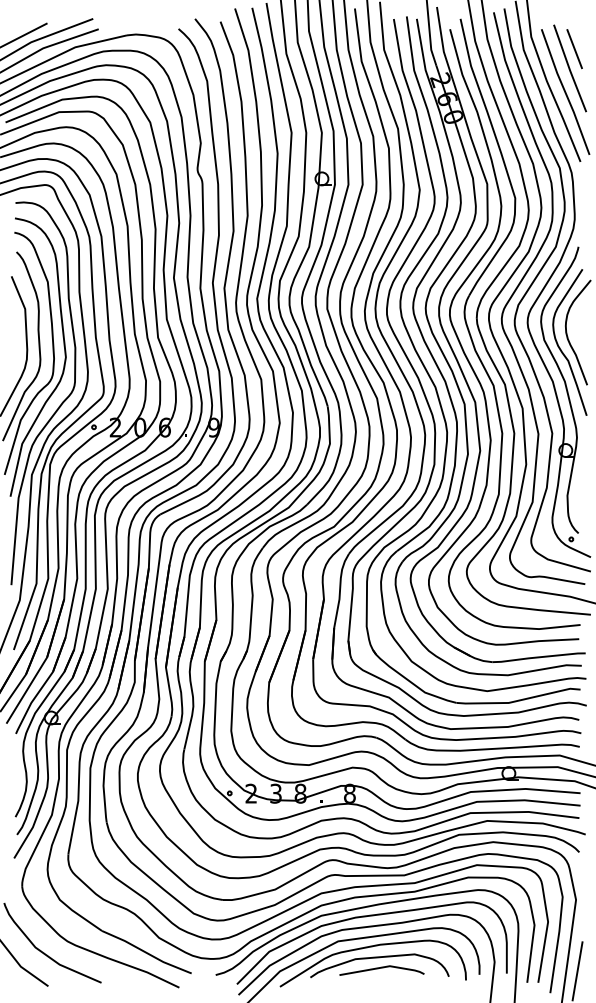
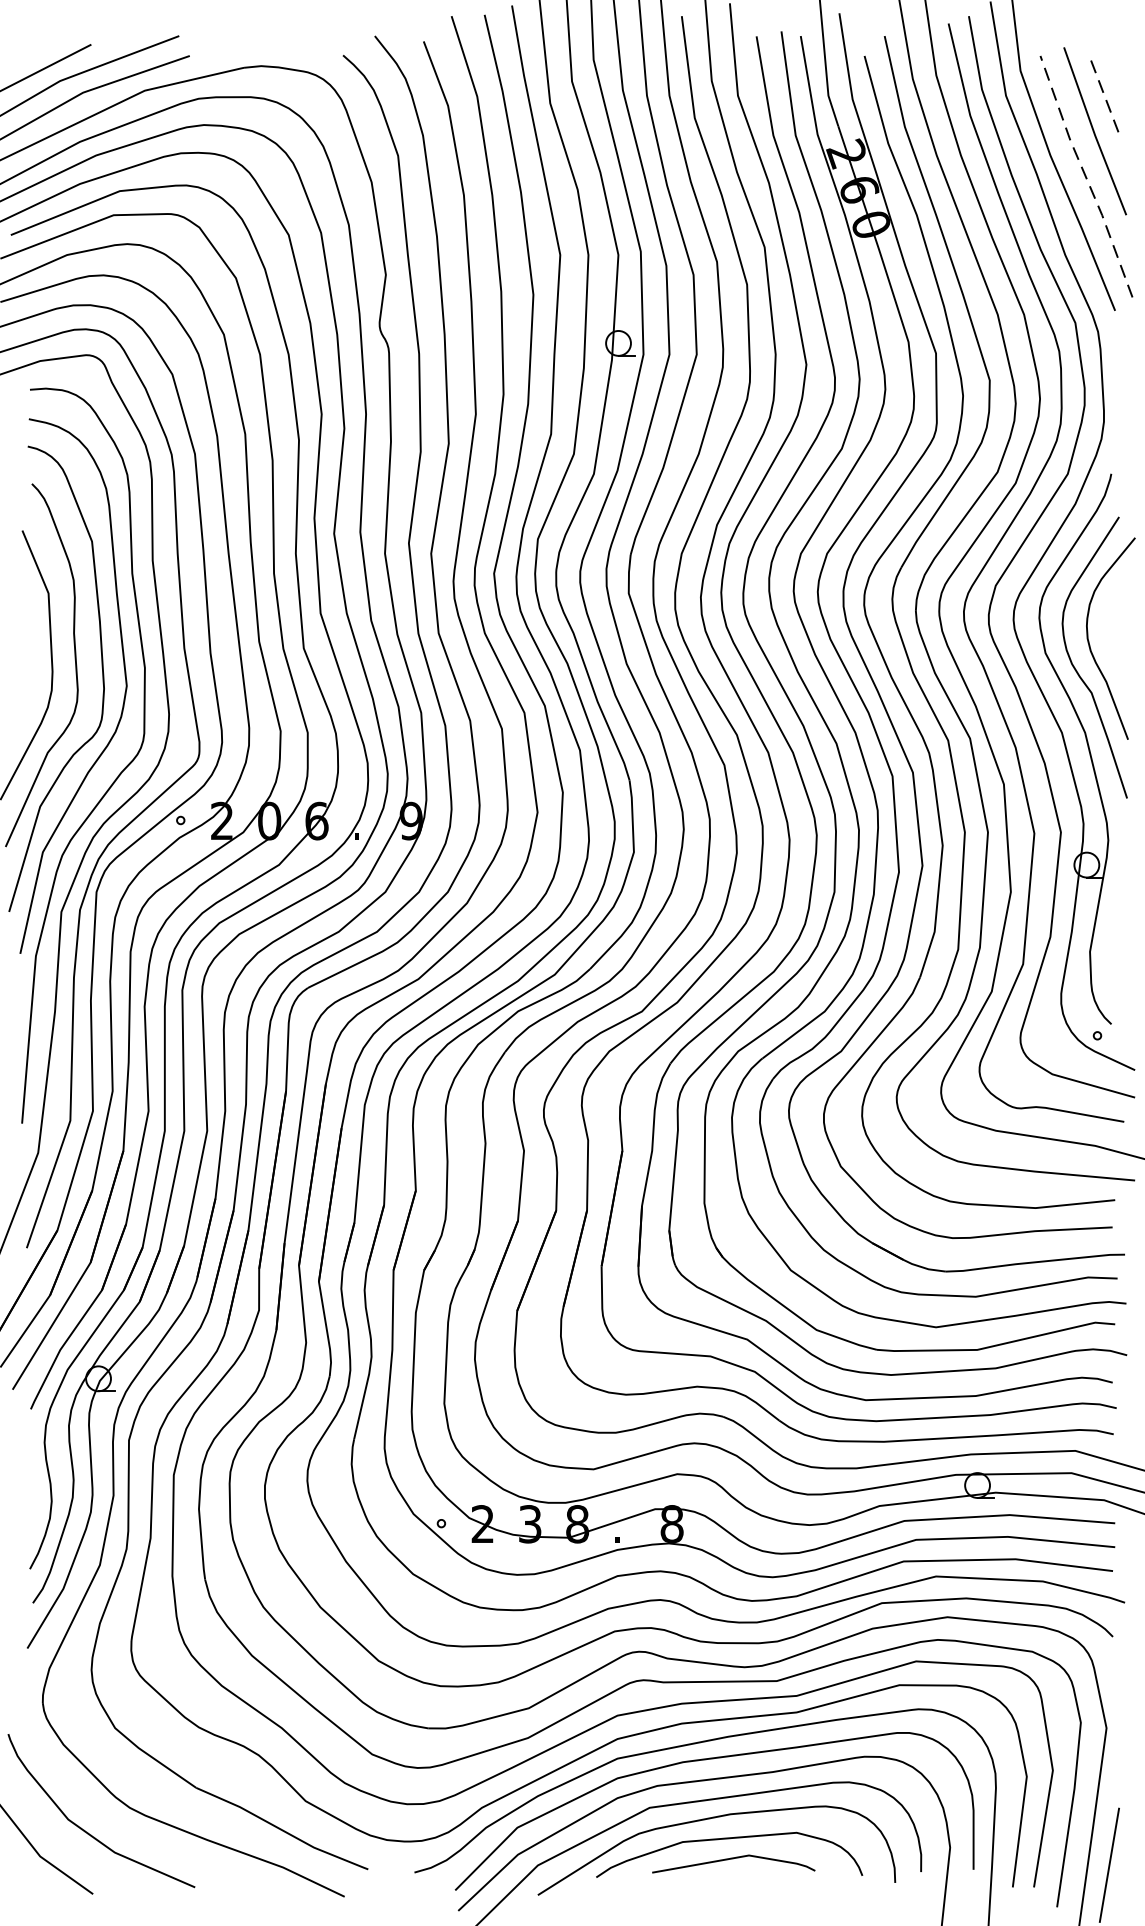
line: (574, 48) -> (1103, 92), solid -> dashed
line: (565, 92) -> (1086, 177), solid -> dashed

